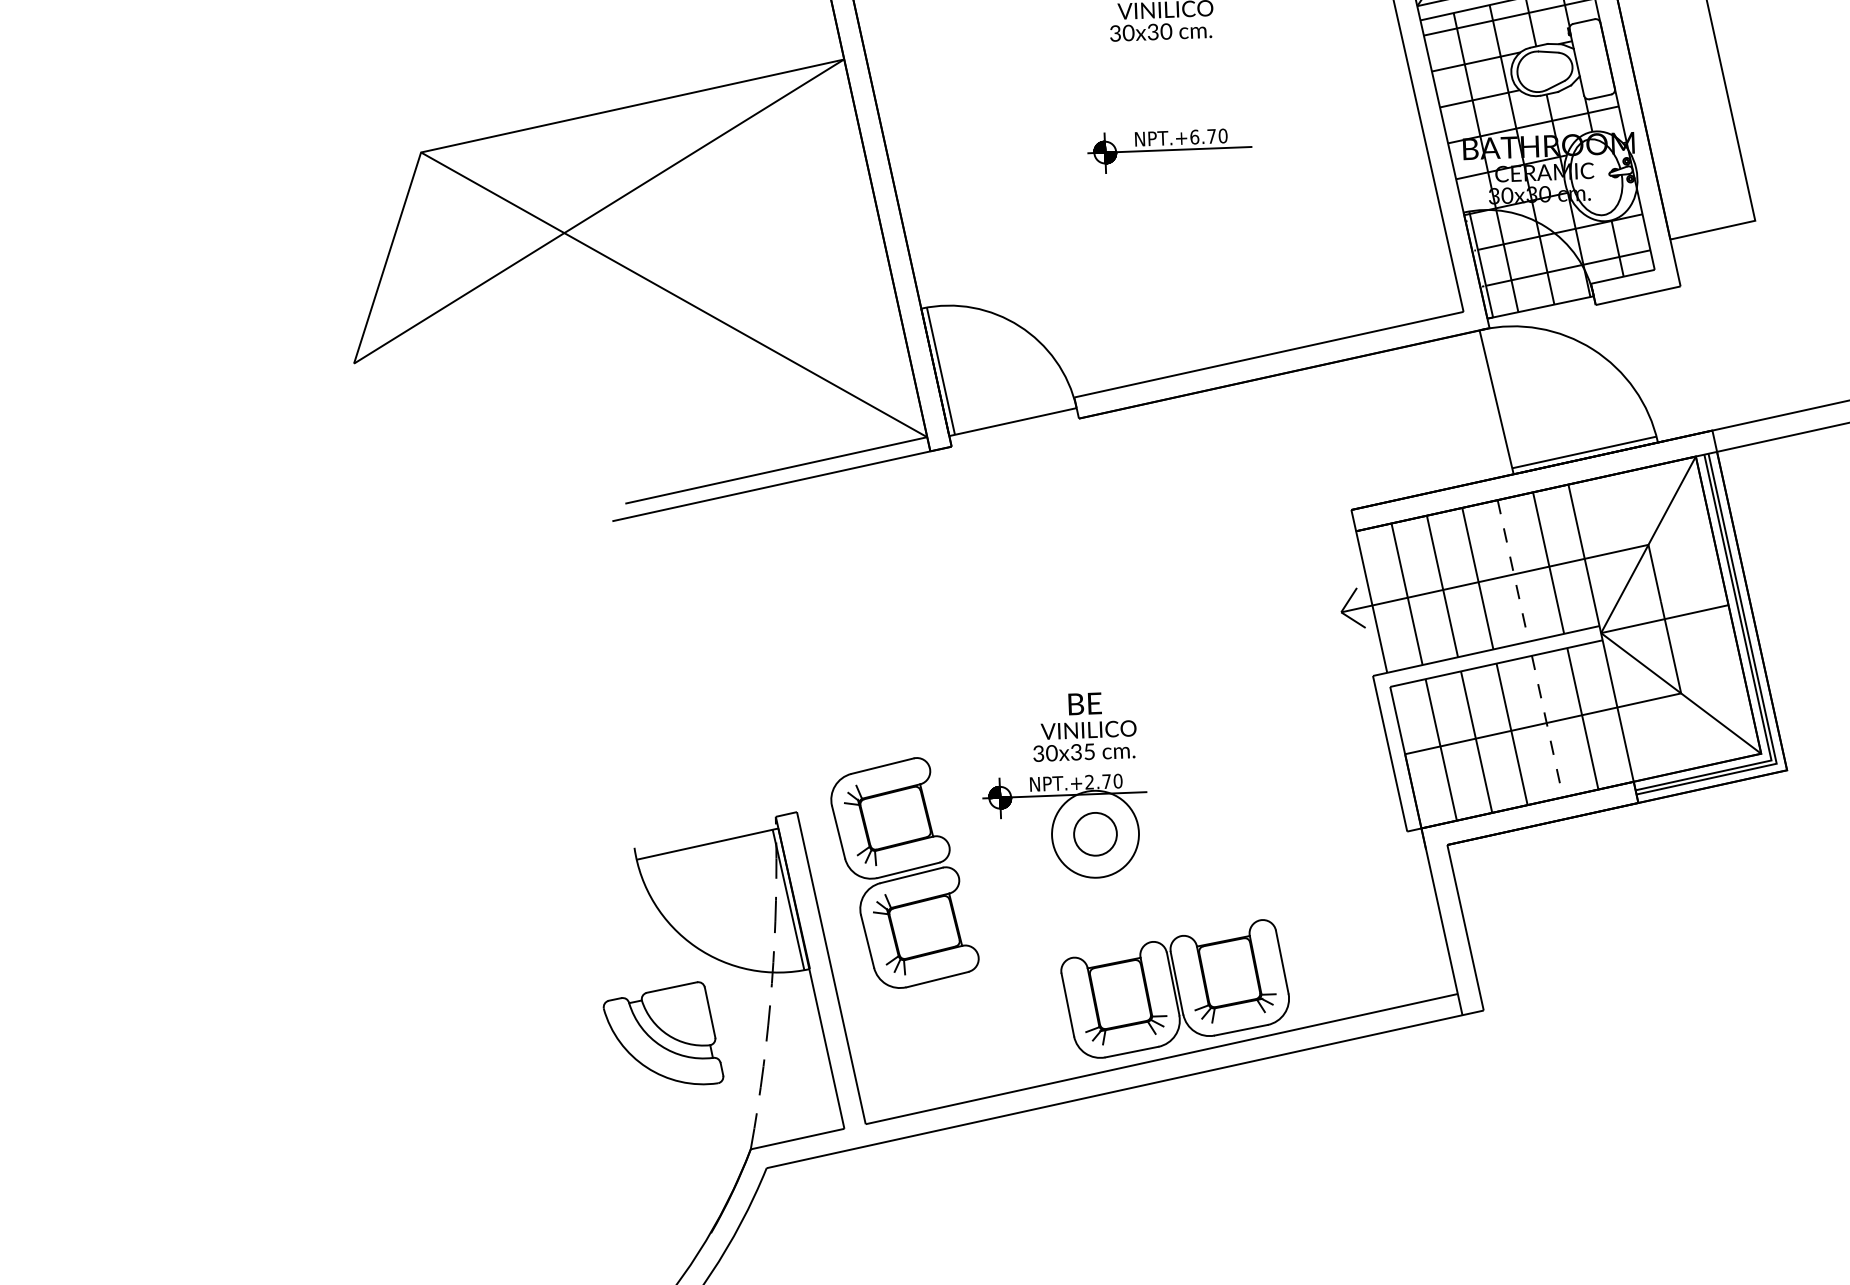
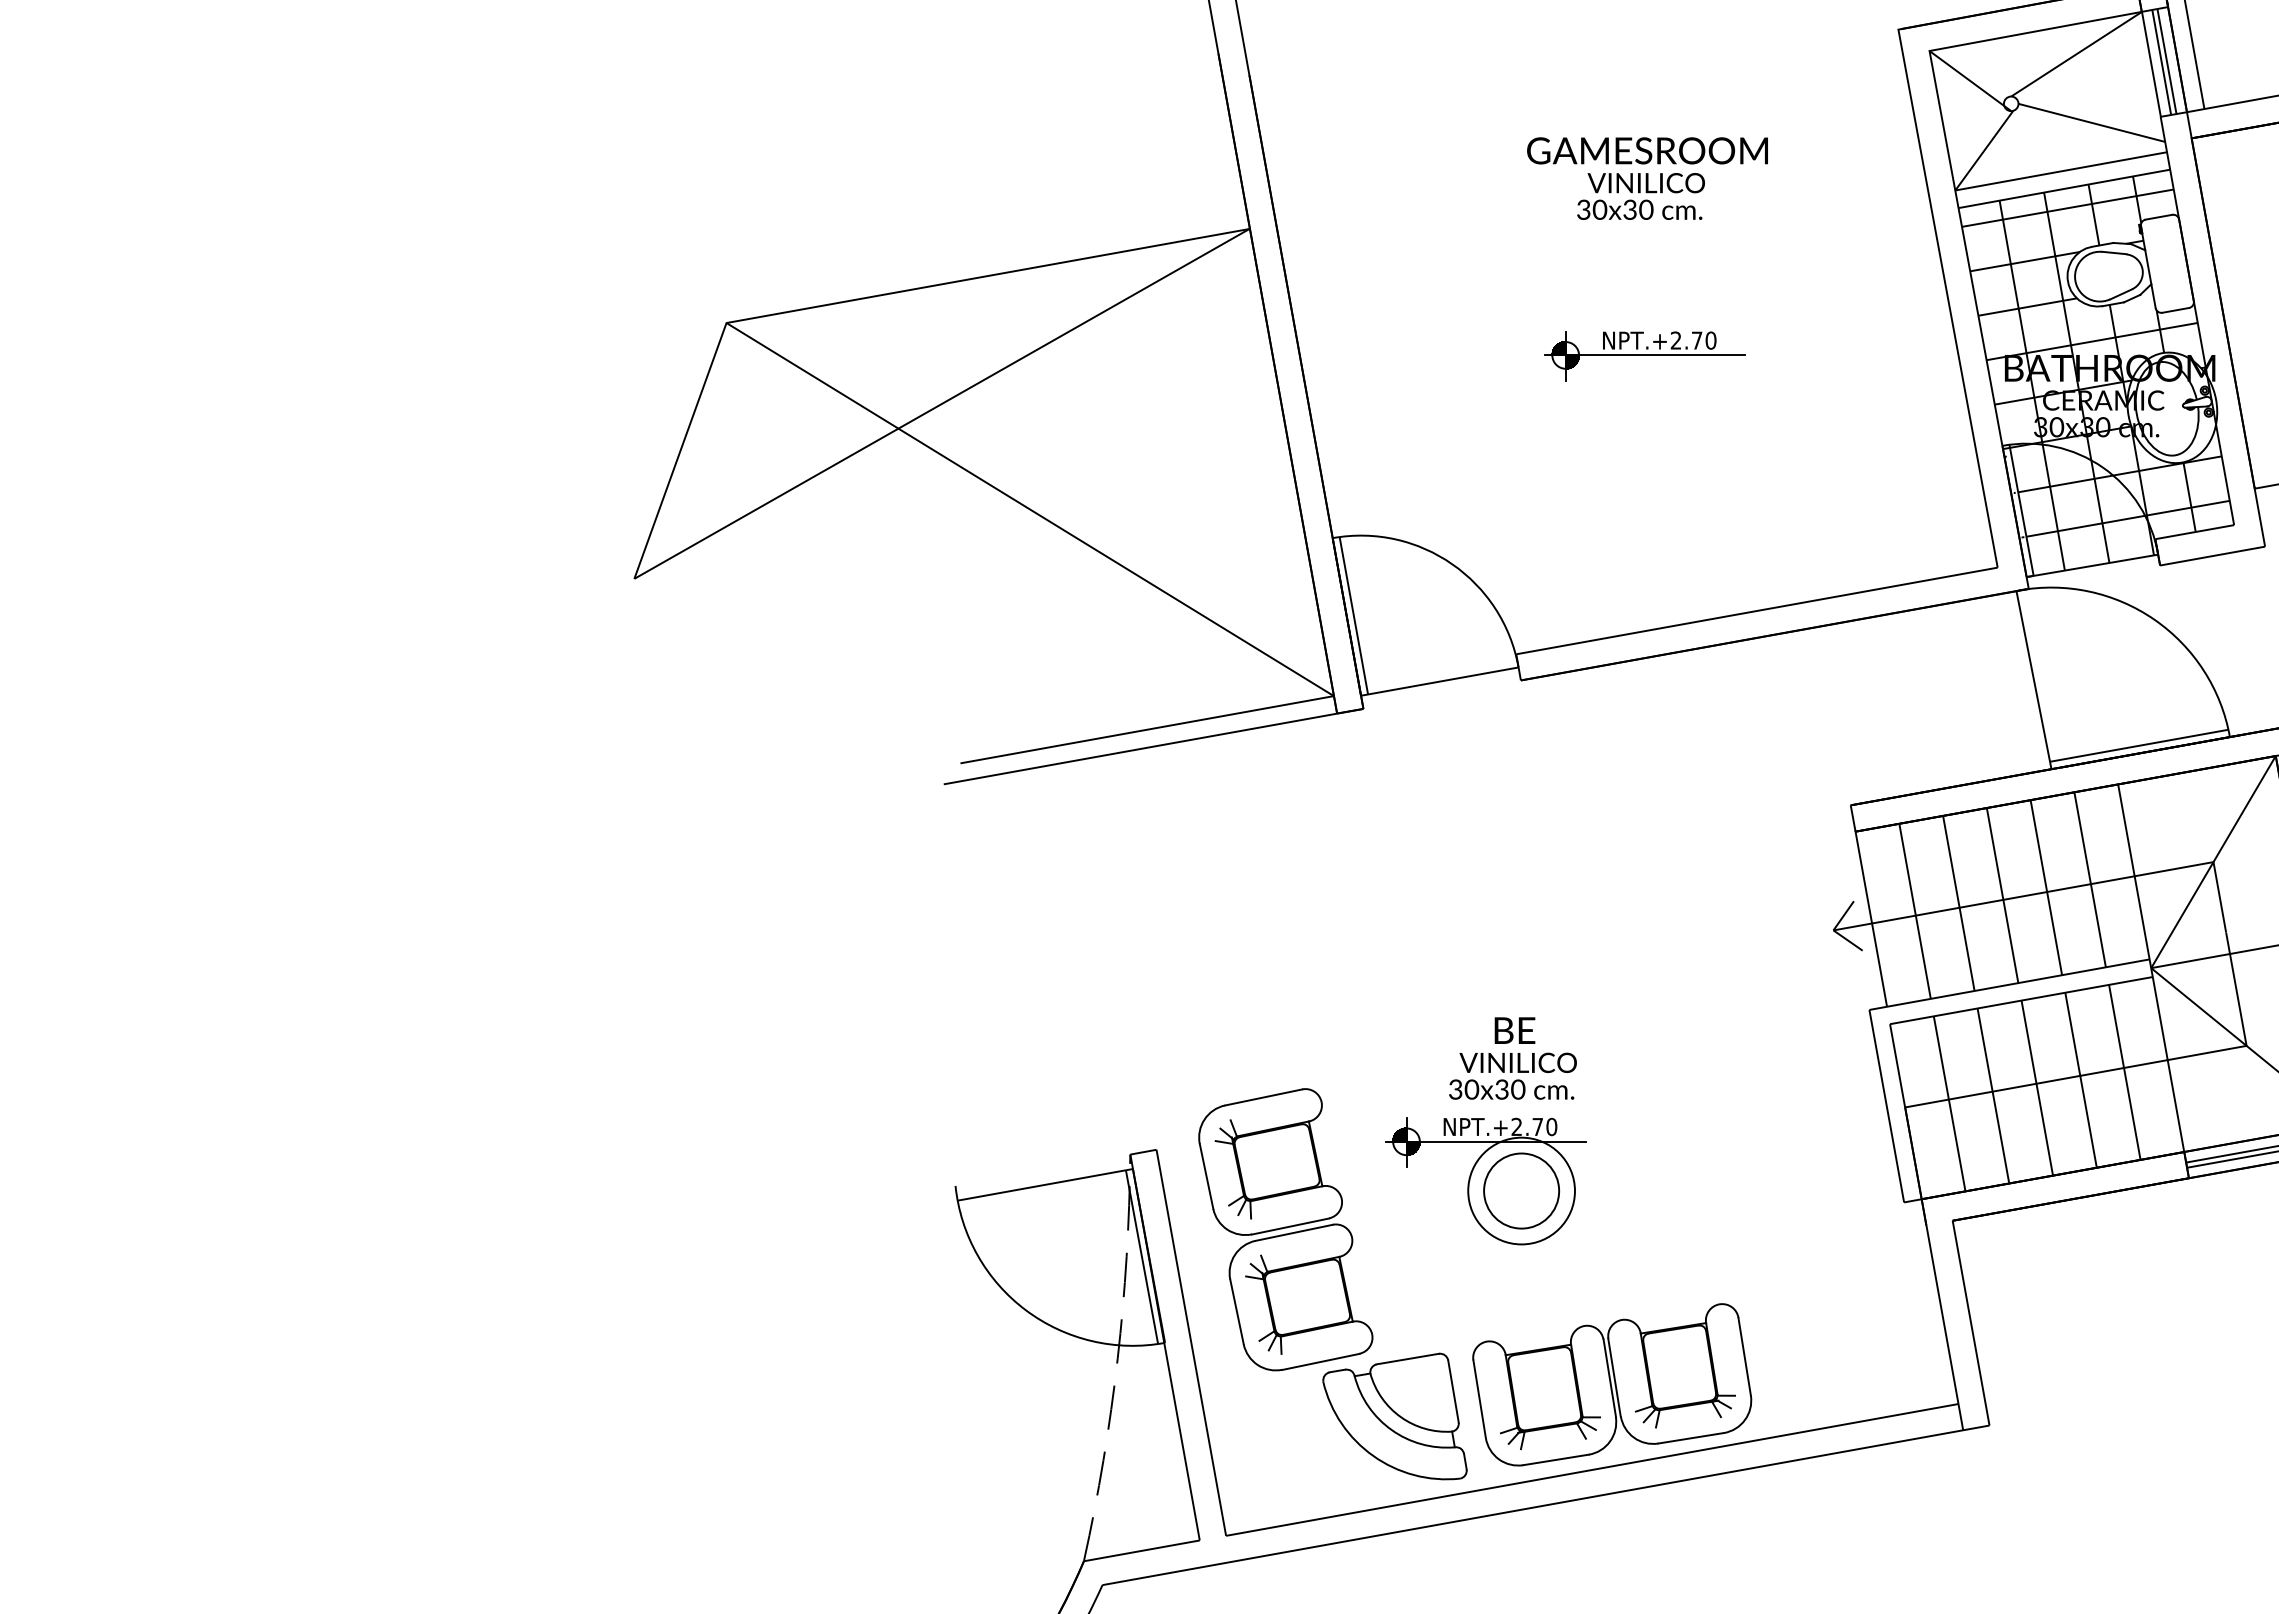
text: (1194, 137) -> (1675, 340), NPT.+6.70 -> NPT.+2.70
line: (1513, 571) -> (2046, 888), dashed -> solid
line: (1547, 726) -> (2081, 1080), dashed -> solid
text: (1089, 751) -> (1518, 1089), 30x35 -> 30x30
circle: (1095, 833) -> (1521, 1190), size x1.43
part: (662, 1034) -> (1394, 1416), moved

